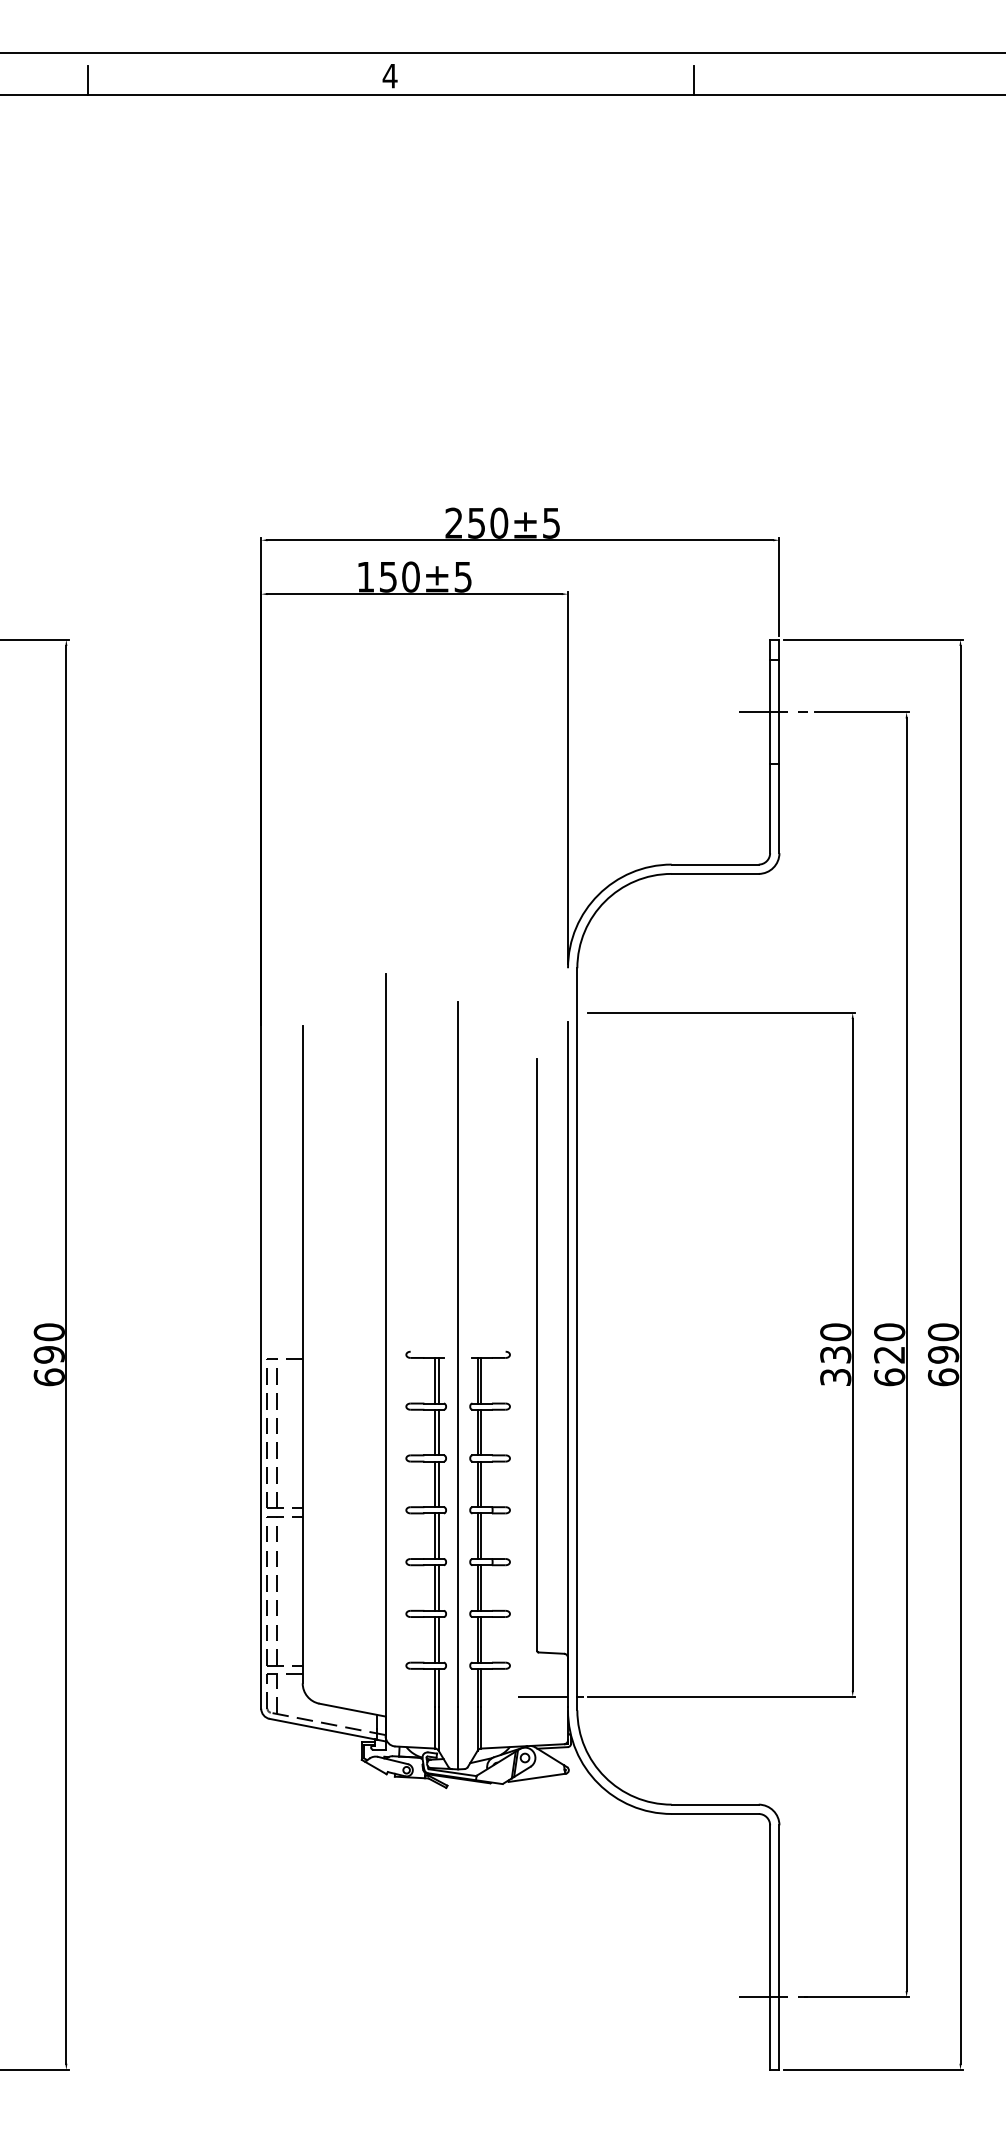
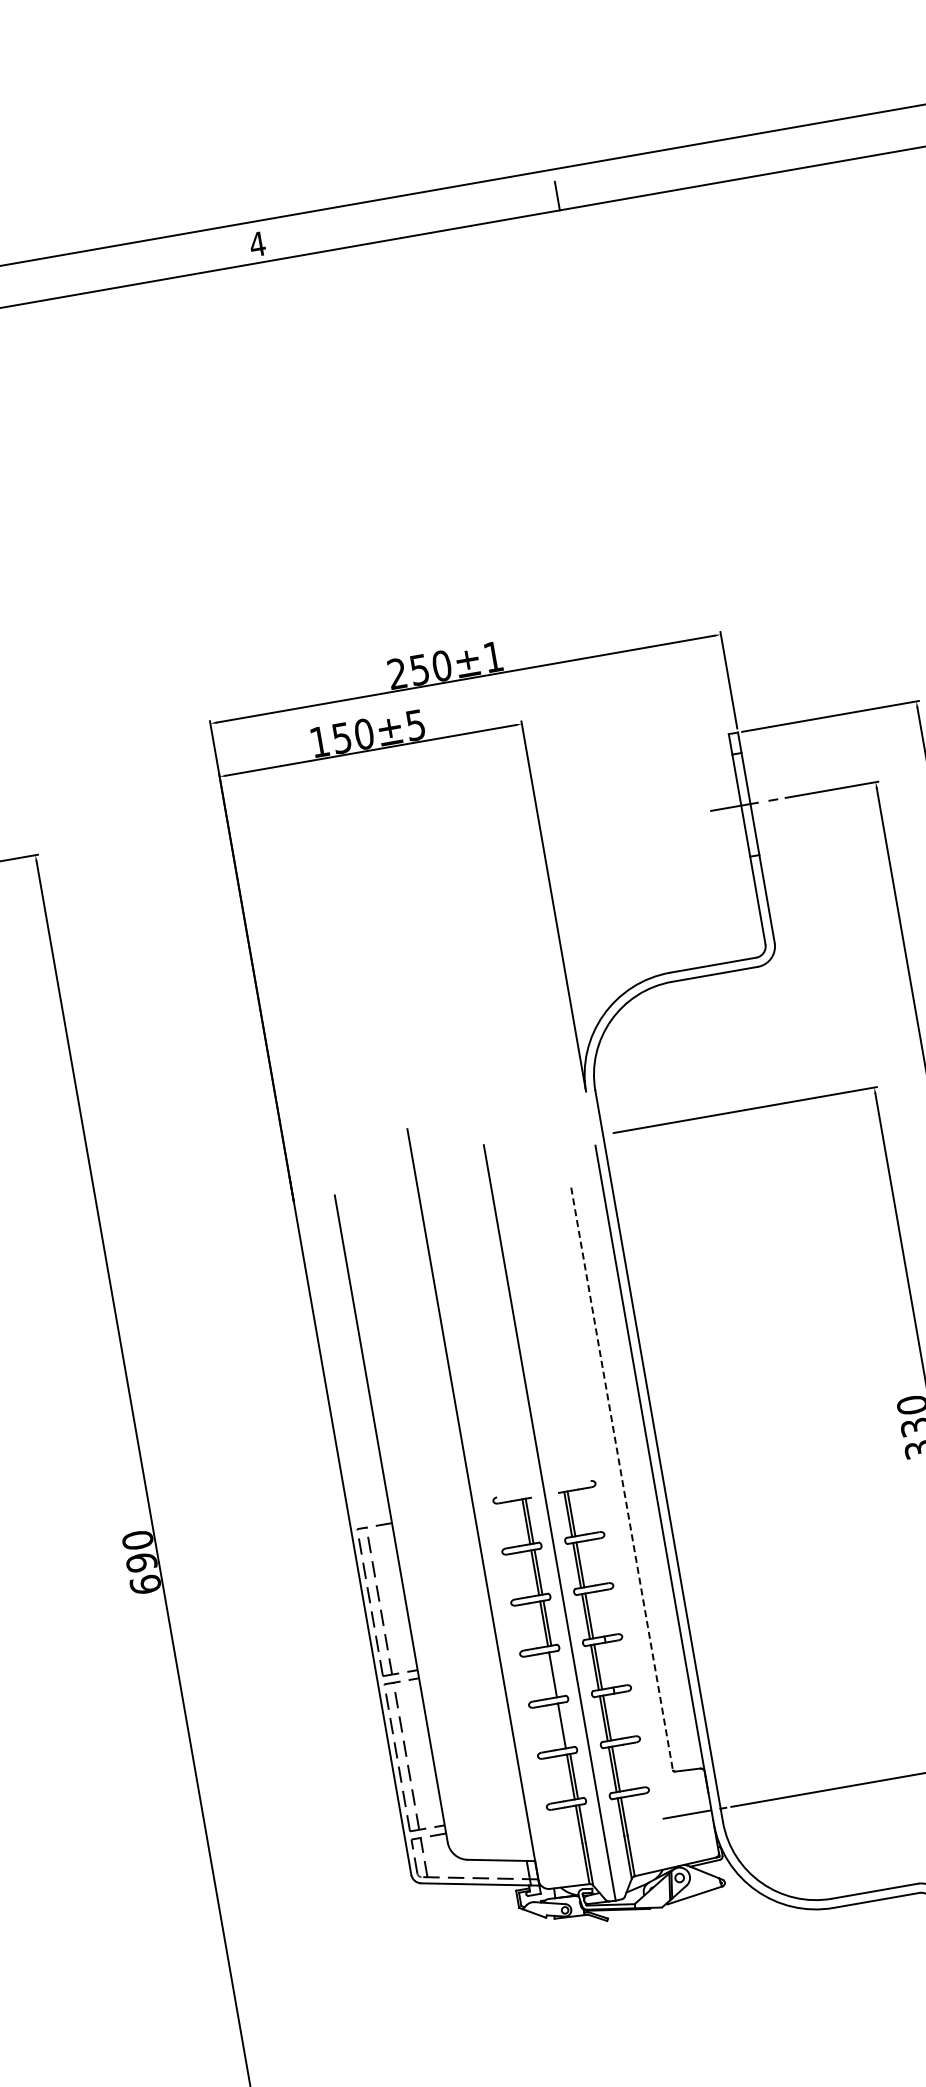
text: (551, 523) -> (493, 657), ±5 -> ±1
line: (536, 1354) -> (621, 1478), solid -> dashed
line: (438, 1536) -> (556, 1674), removed
line: (438, 1587) -> (565, 1724), removed

